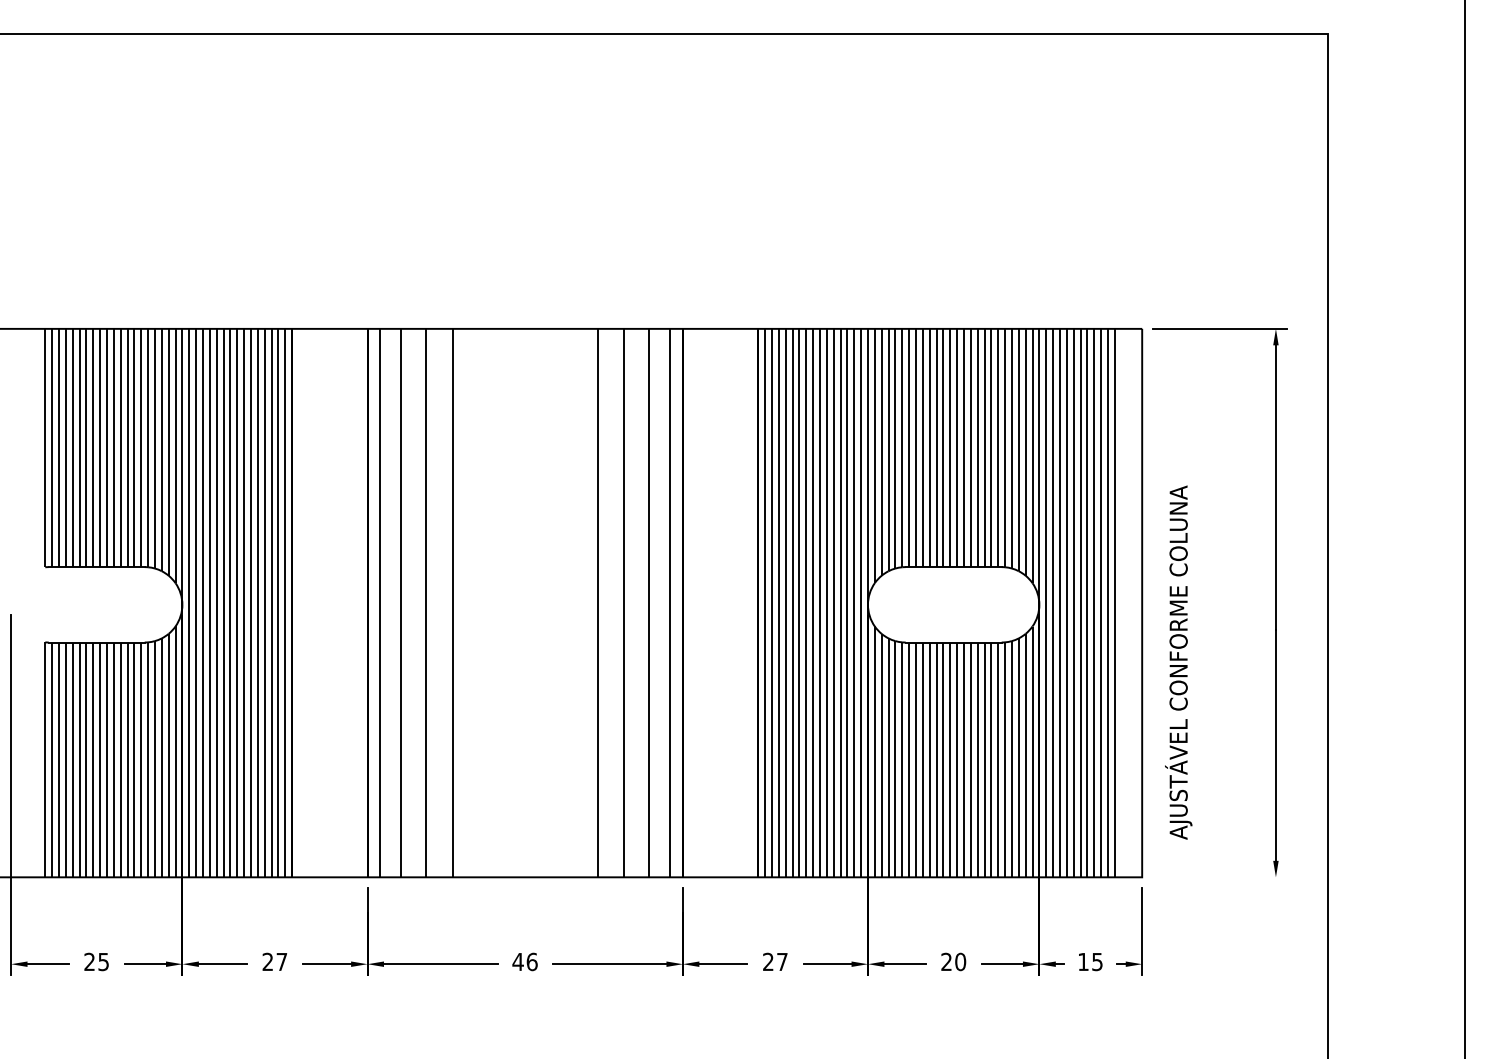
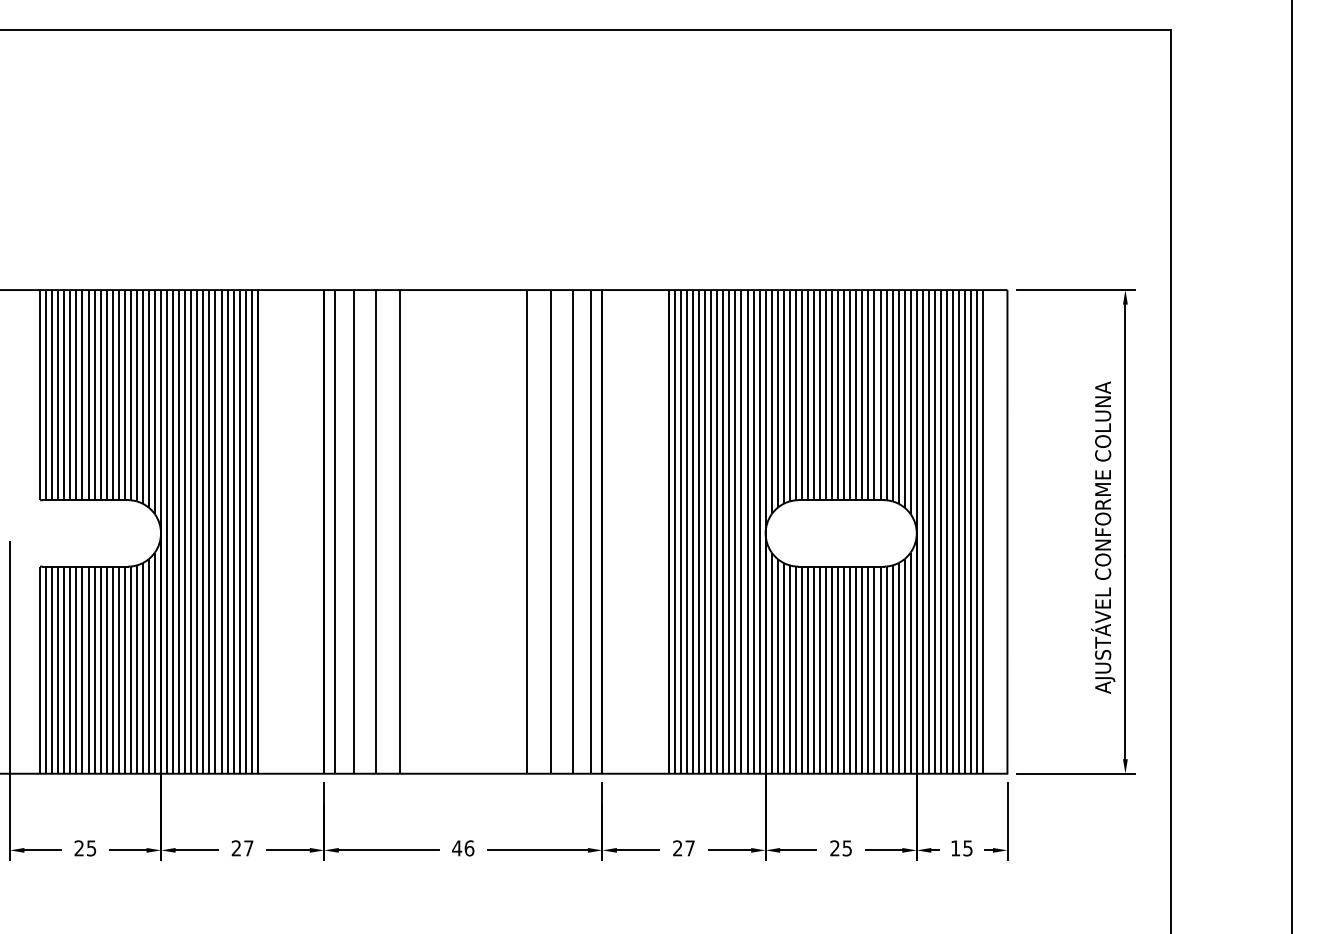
text: (1178, 662) -> (1102, 537), moved
line: (1219, 877) -> (1075, 773), added
text: (960, 961) -> (847, 847), 20 -> 25

